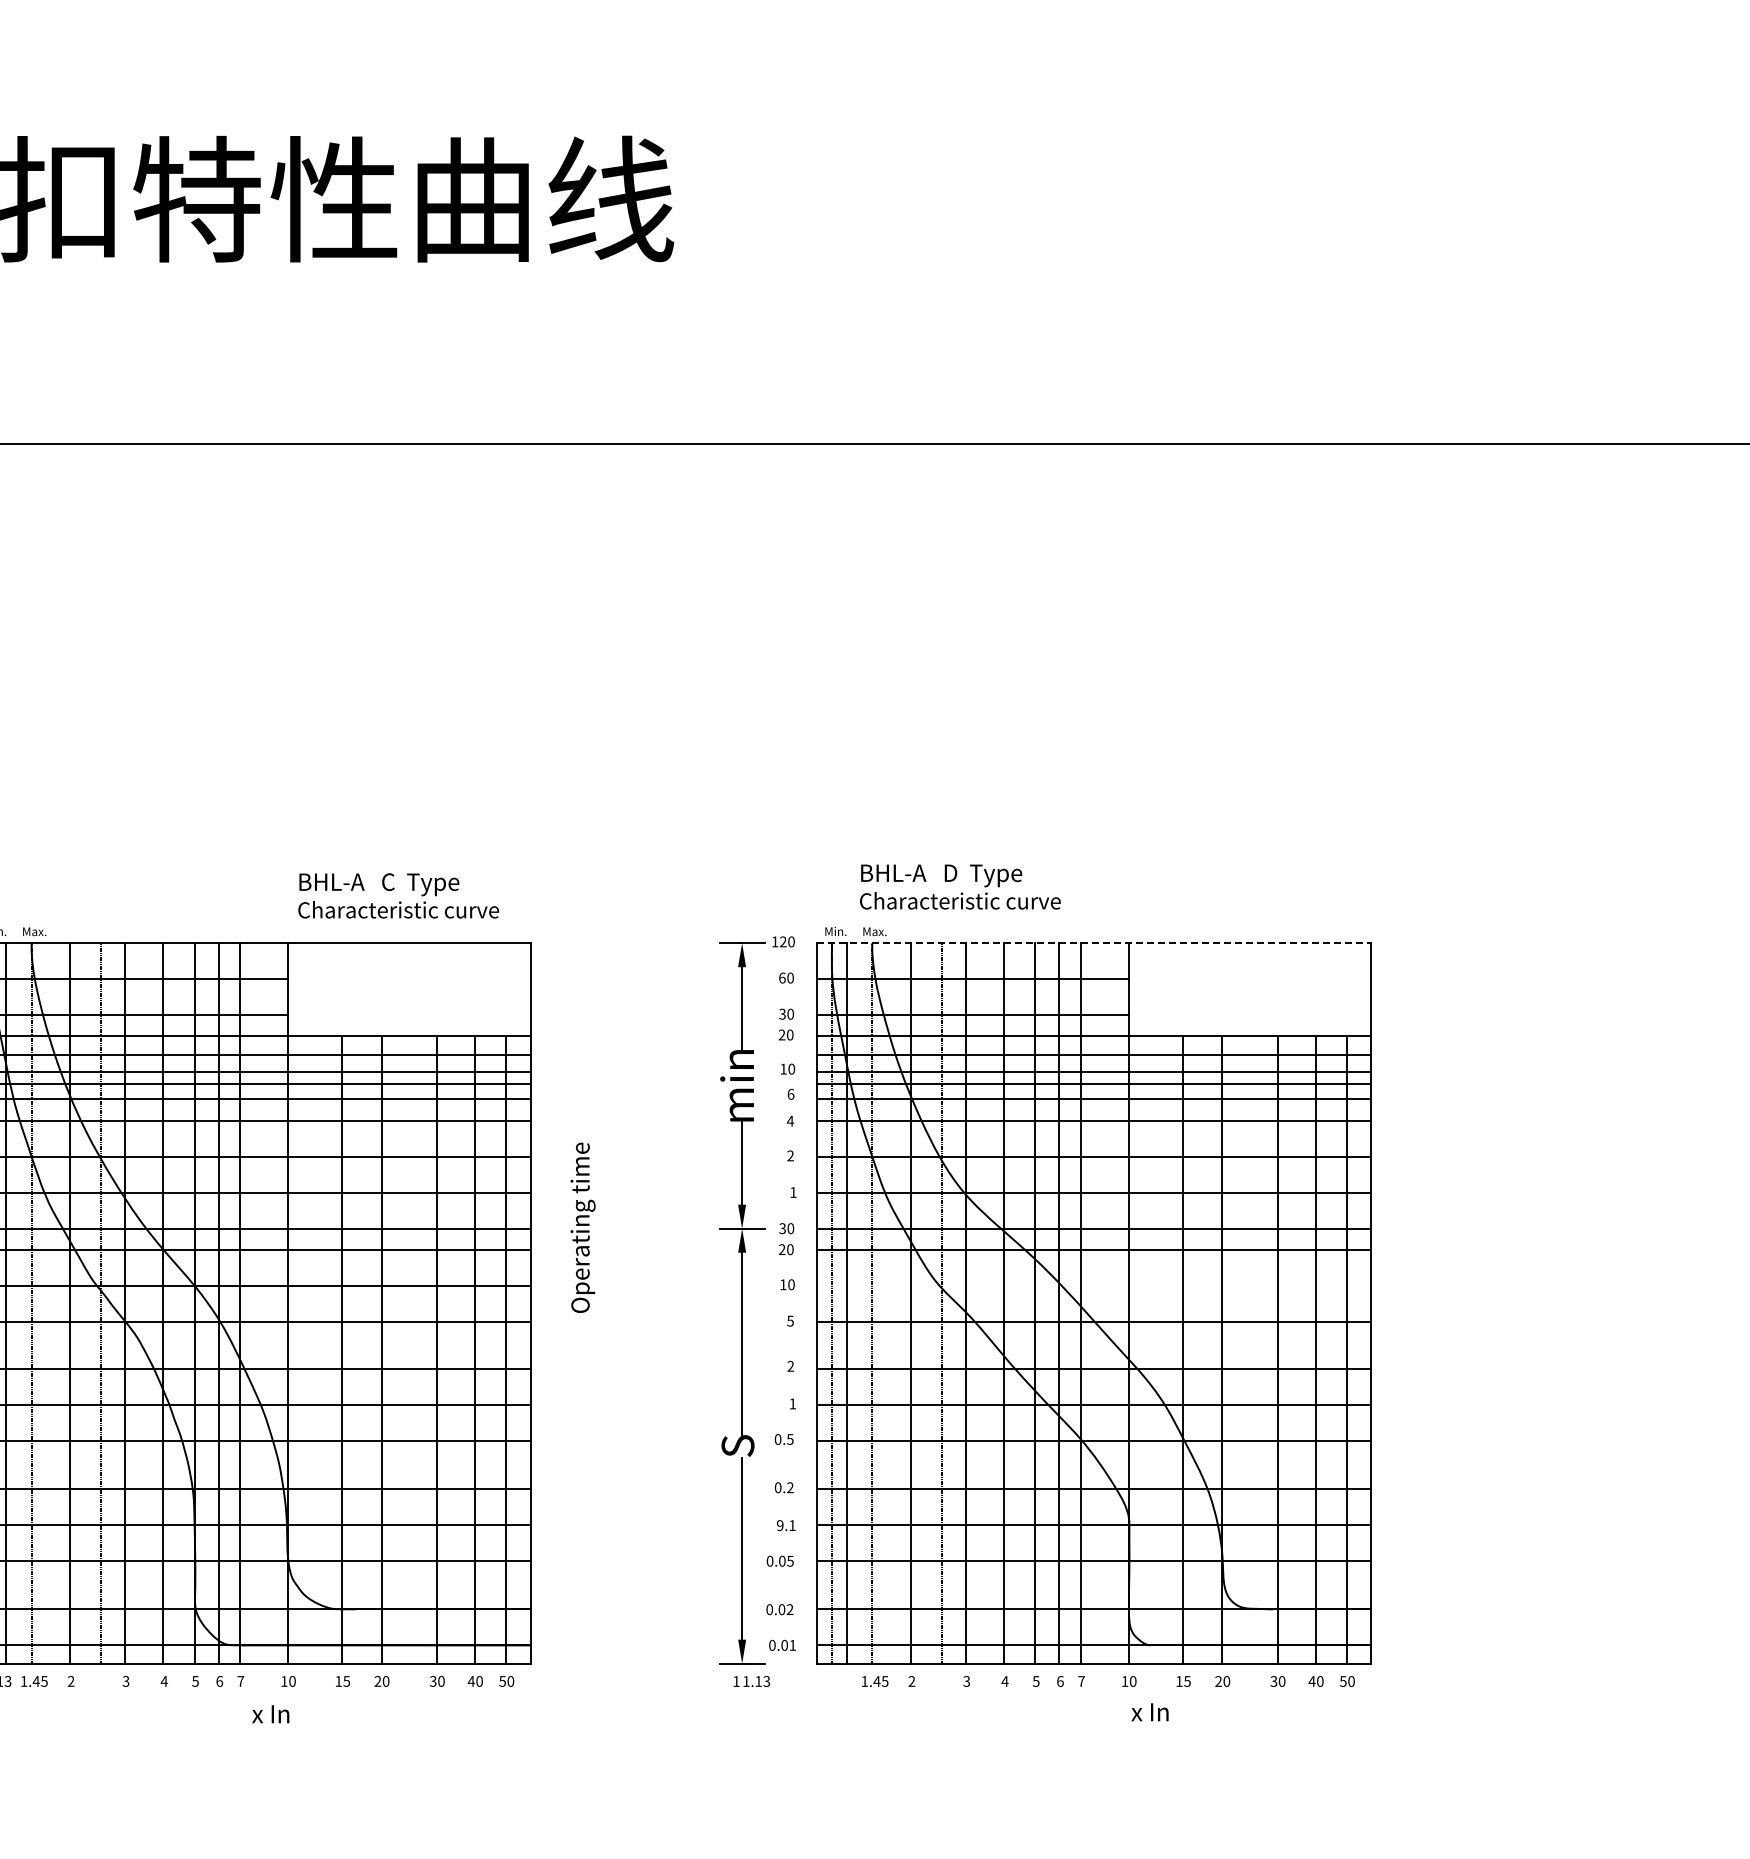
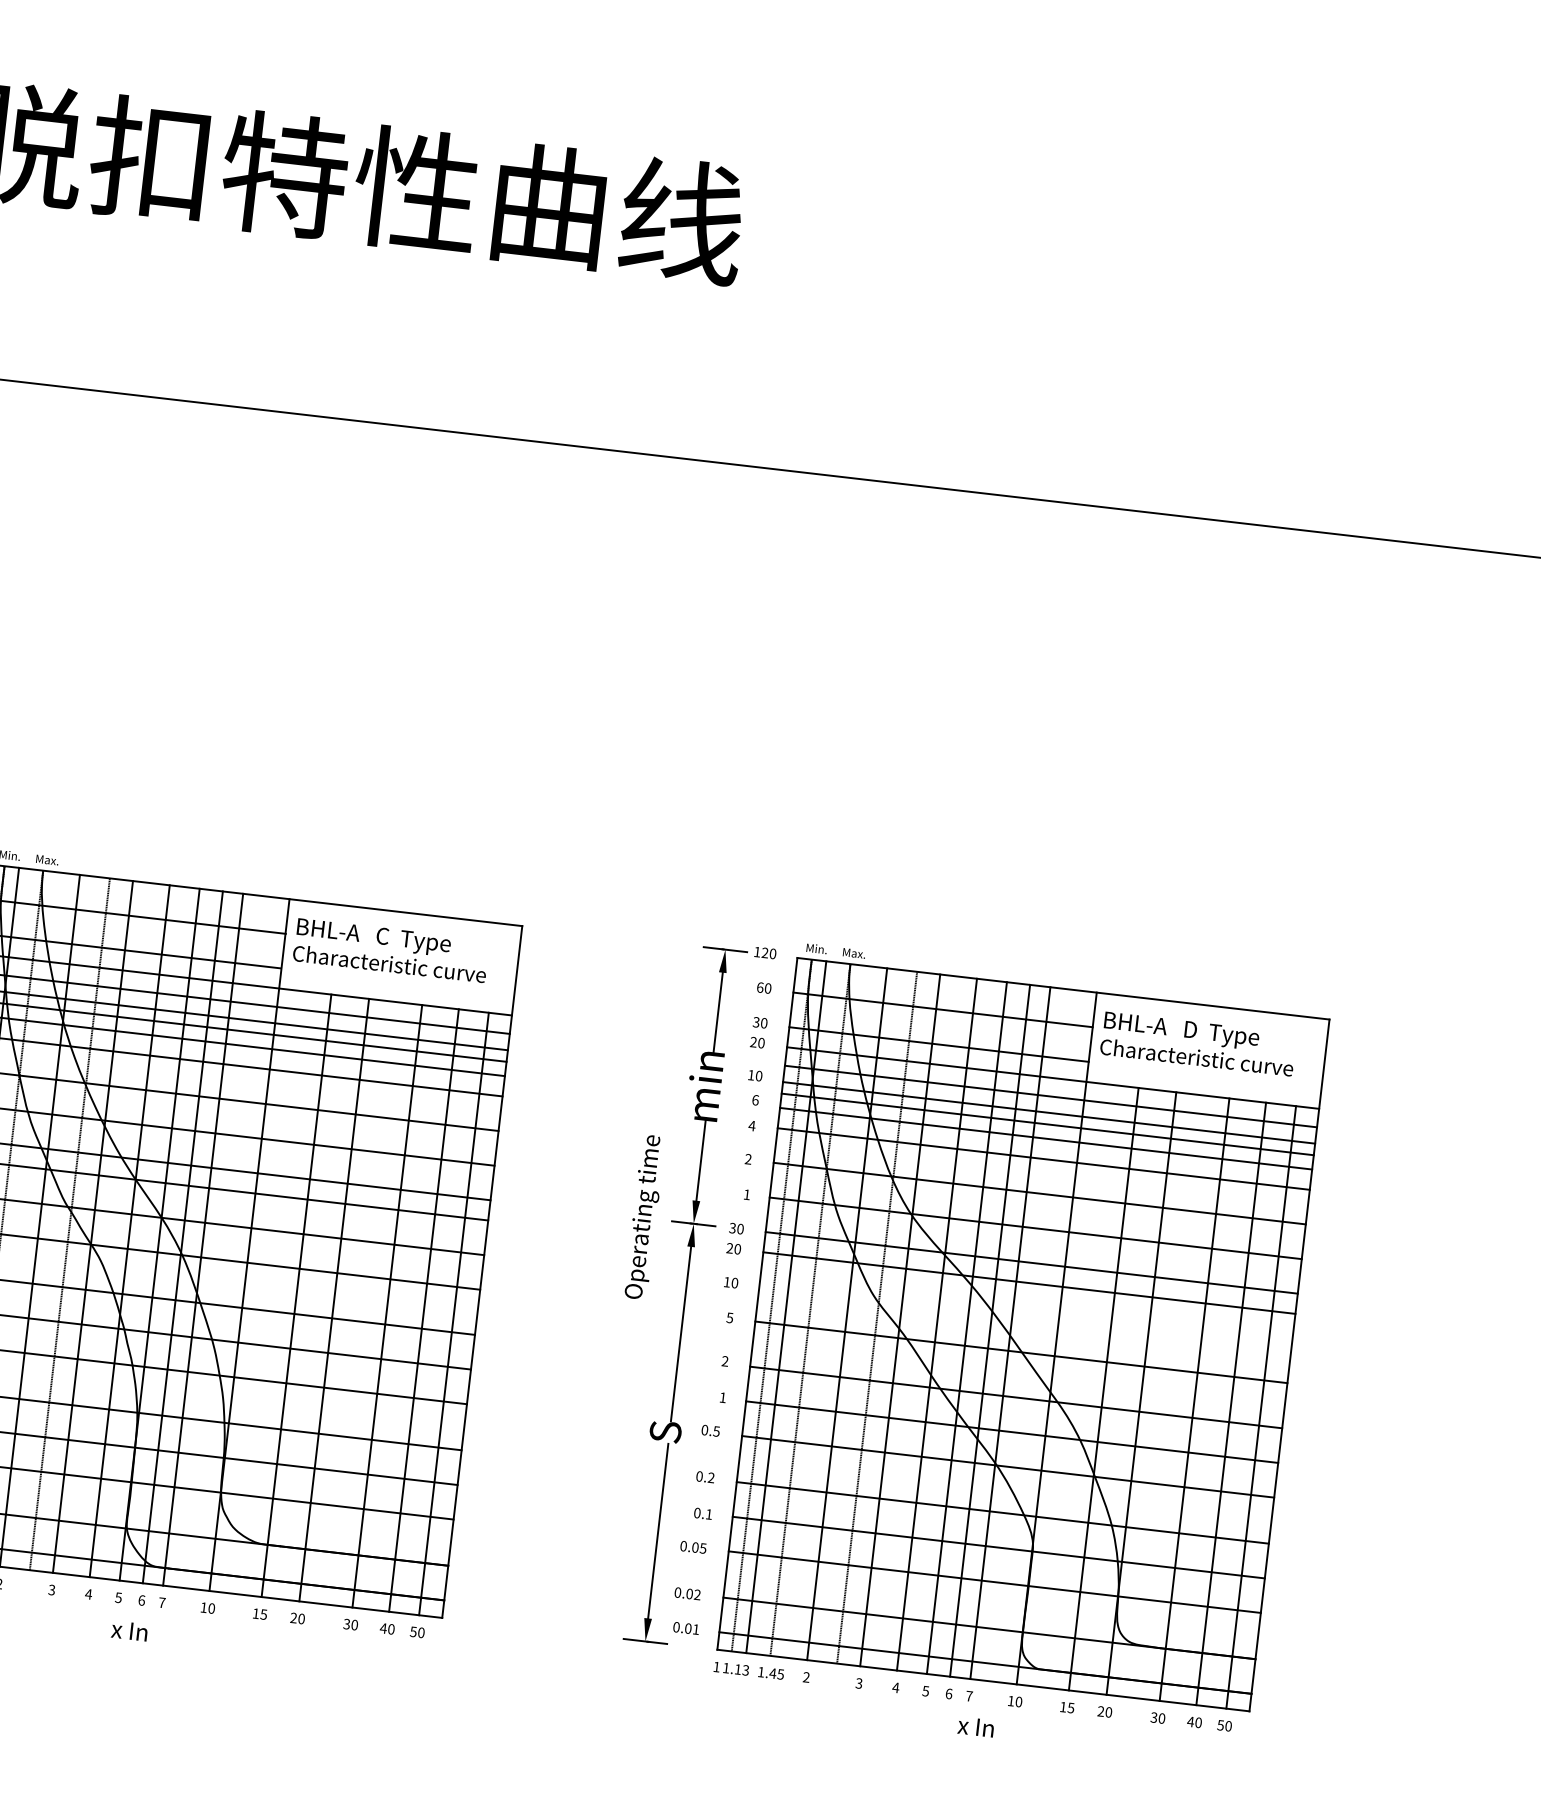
text: (960, 886) -> (1198, 1043), moved
text: (398, 895) -> (391, 950), moved
line: (1094, 943) -> (1063, 989), dashed -> solid
text: (582, 1227) -> (644, 1216), moved
text: (779, 1525) -> (696, 1512), 9.1 -> 0.1
text: (751, 1681) -> (731, 1668), moved
text: (1149, 1712) -> (975, 1727), moved
text: (270, 1714) -> (129, 1631), moved

